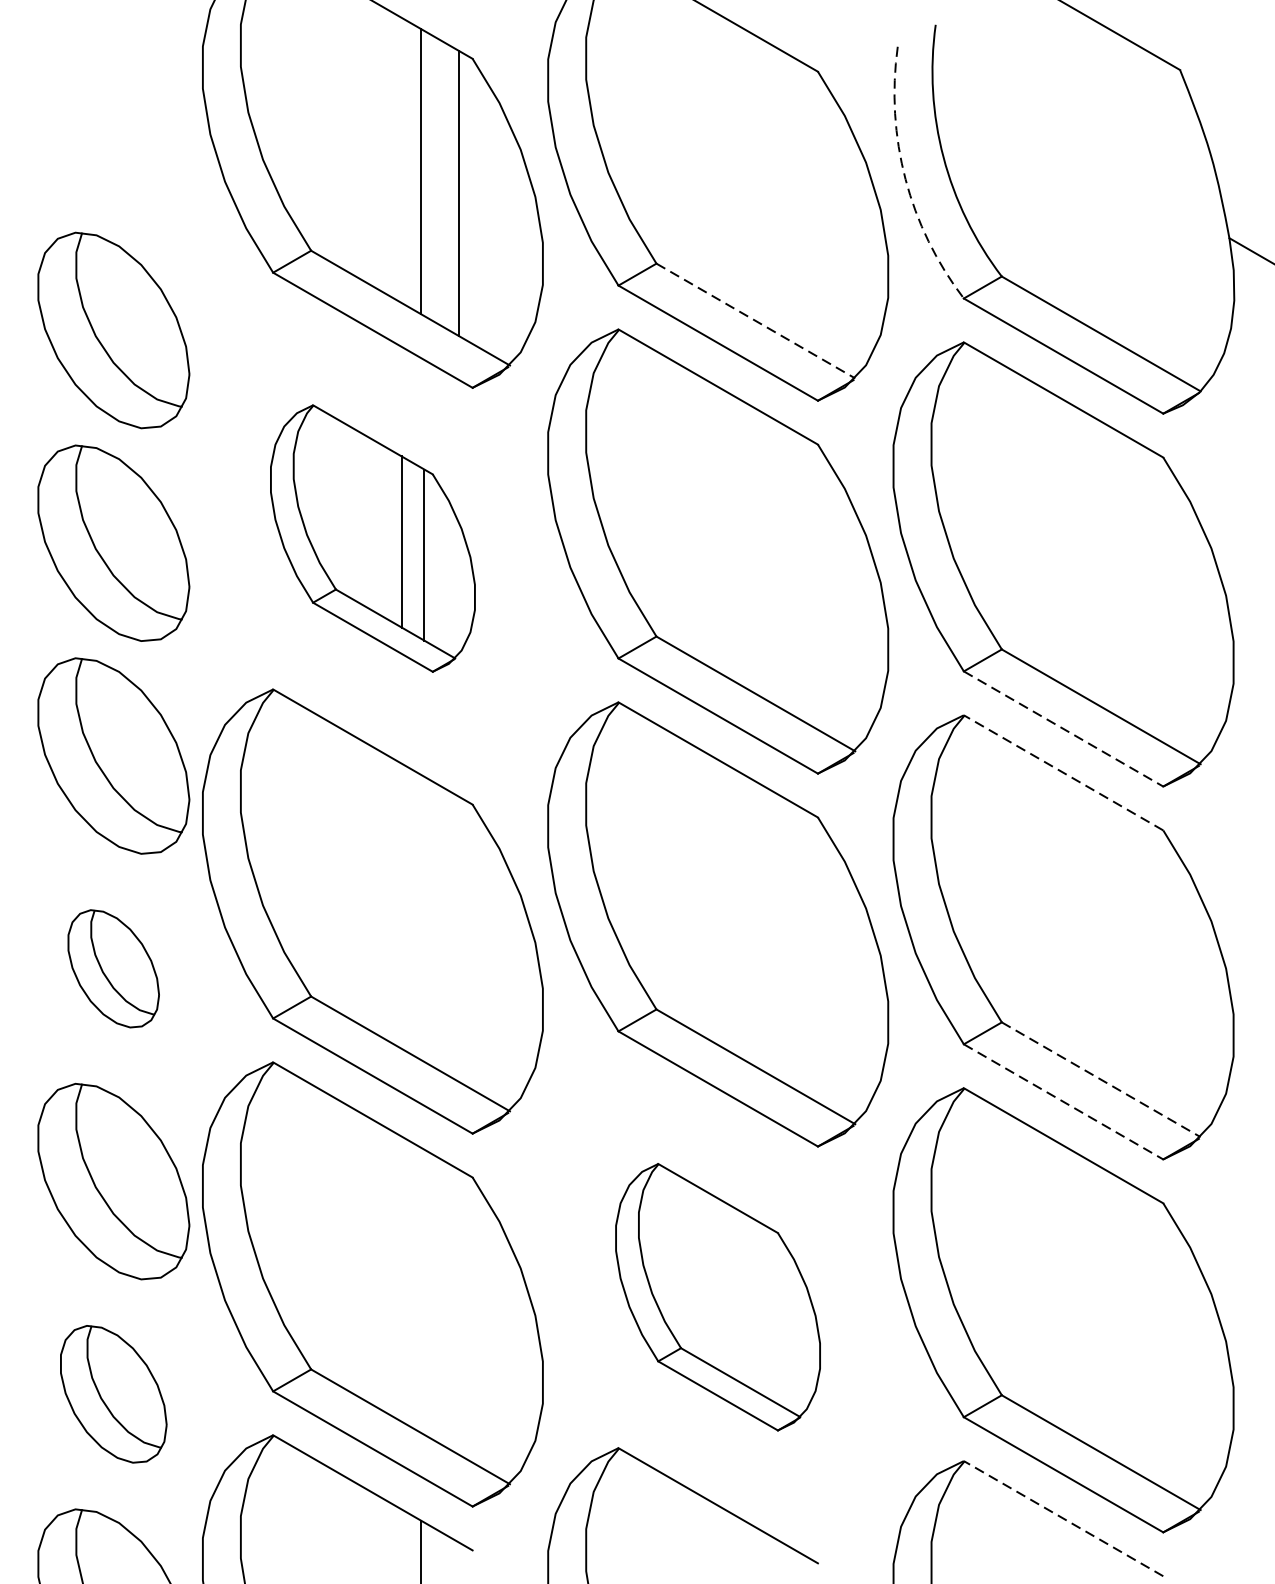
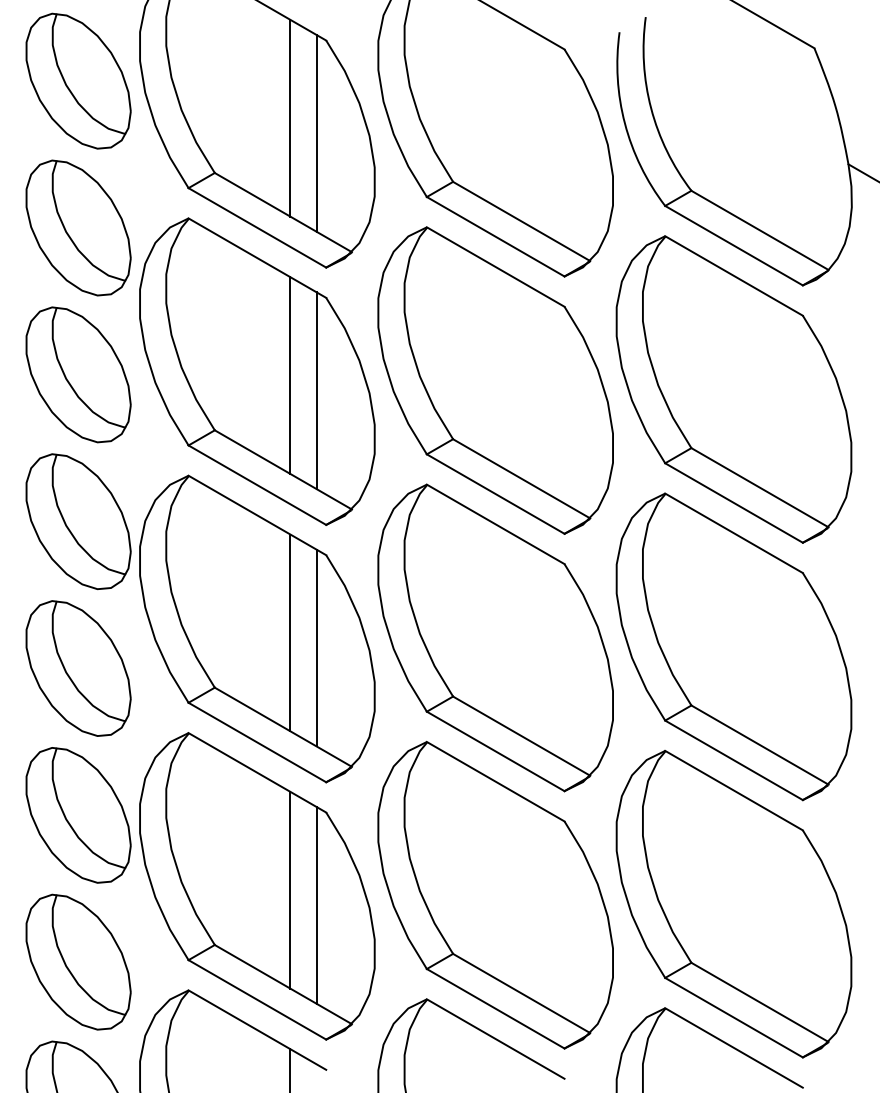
part: (113, 116) -> (78, 80), added
arc: (904, 179) -> (624, 123), dashed -> solid
line: (757, 321) -> (522, 221), dashed -> solid
part: (373, 538) -> (257, 371), size x1.67
line: (1064, 729) -> (734, 503), dashed -> solid
line: (1062, 773) -> (733, 533), dashed -> solid
line: (420, 916) -> (290, 632), added
line: (458, 938) -> (316, 647), added
part: (113, 968) -> (78, 668), size x1.67
line: (1101, 1080) -> (760, 745), dashed -> solid
line: (1064, 1102) -> (734, 760), dashed -> solid
line: (420, 1289) -> (290, 889), added
part: (717, 1296) -> (495, 894), size x1.67
line: (458, 1312) -> (316, 905), added
part: (113, 1393) -> (78, 961), size x1.43
line: (1062, 1517) -> (733, 1047), dashed -> solid

